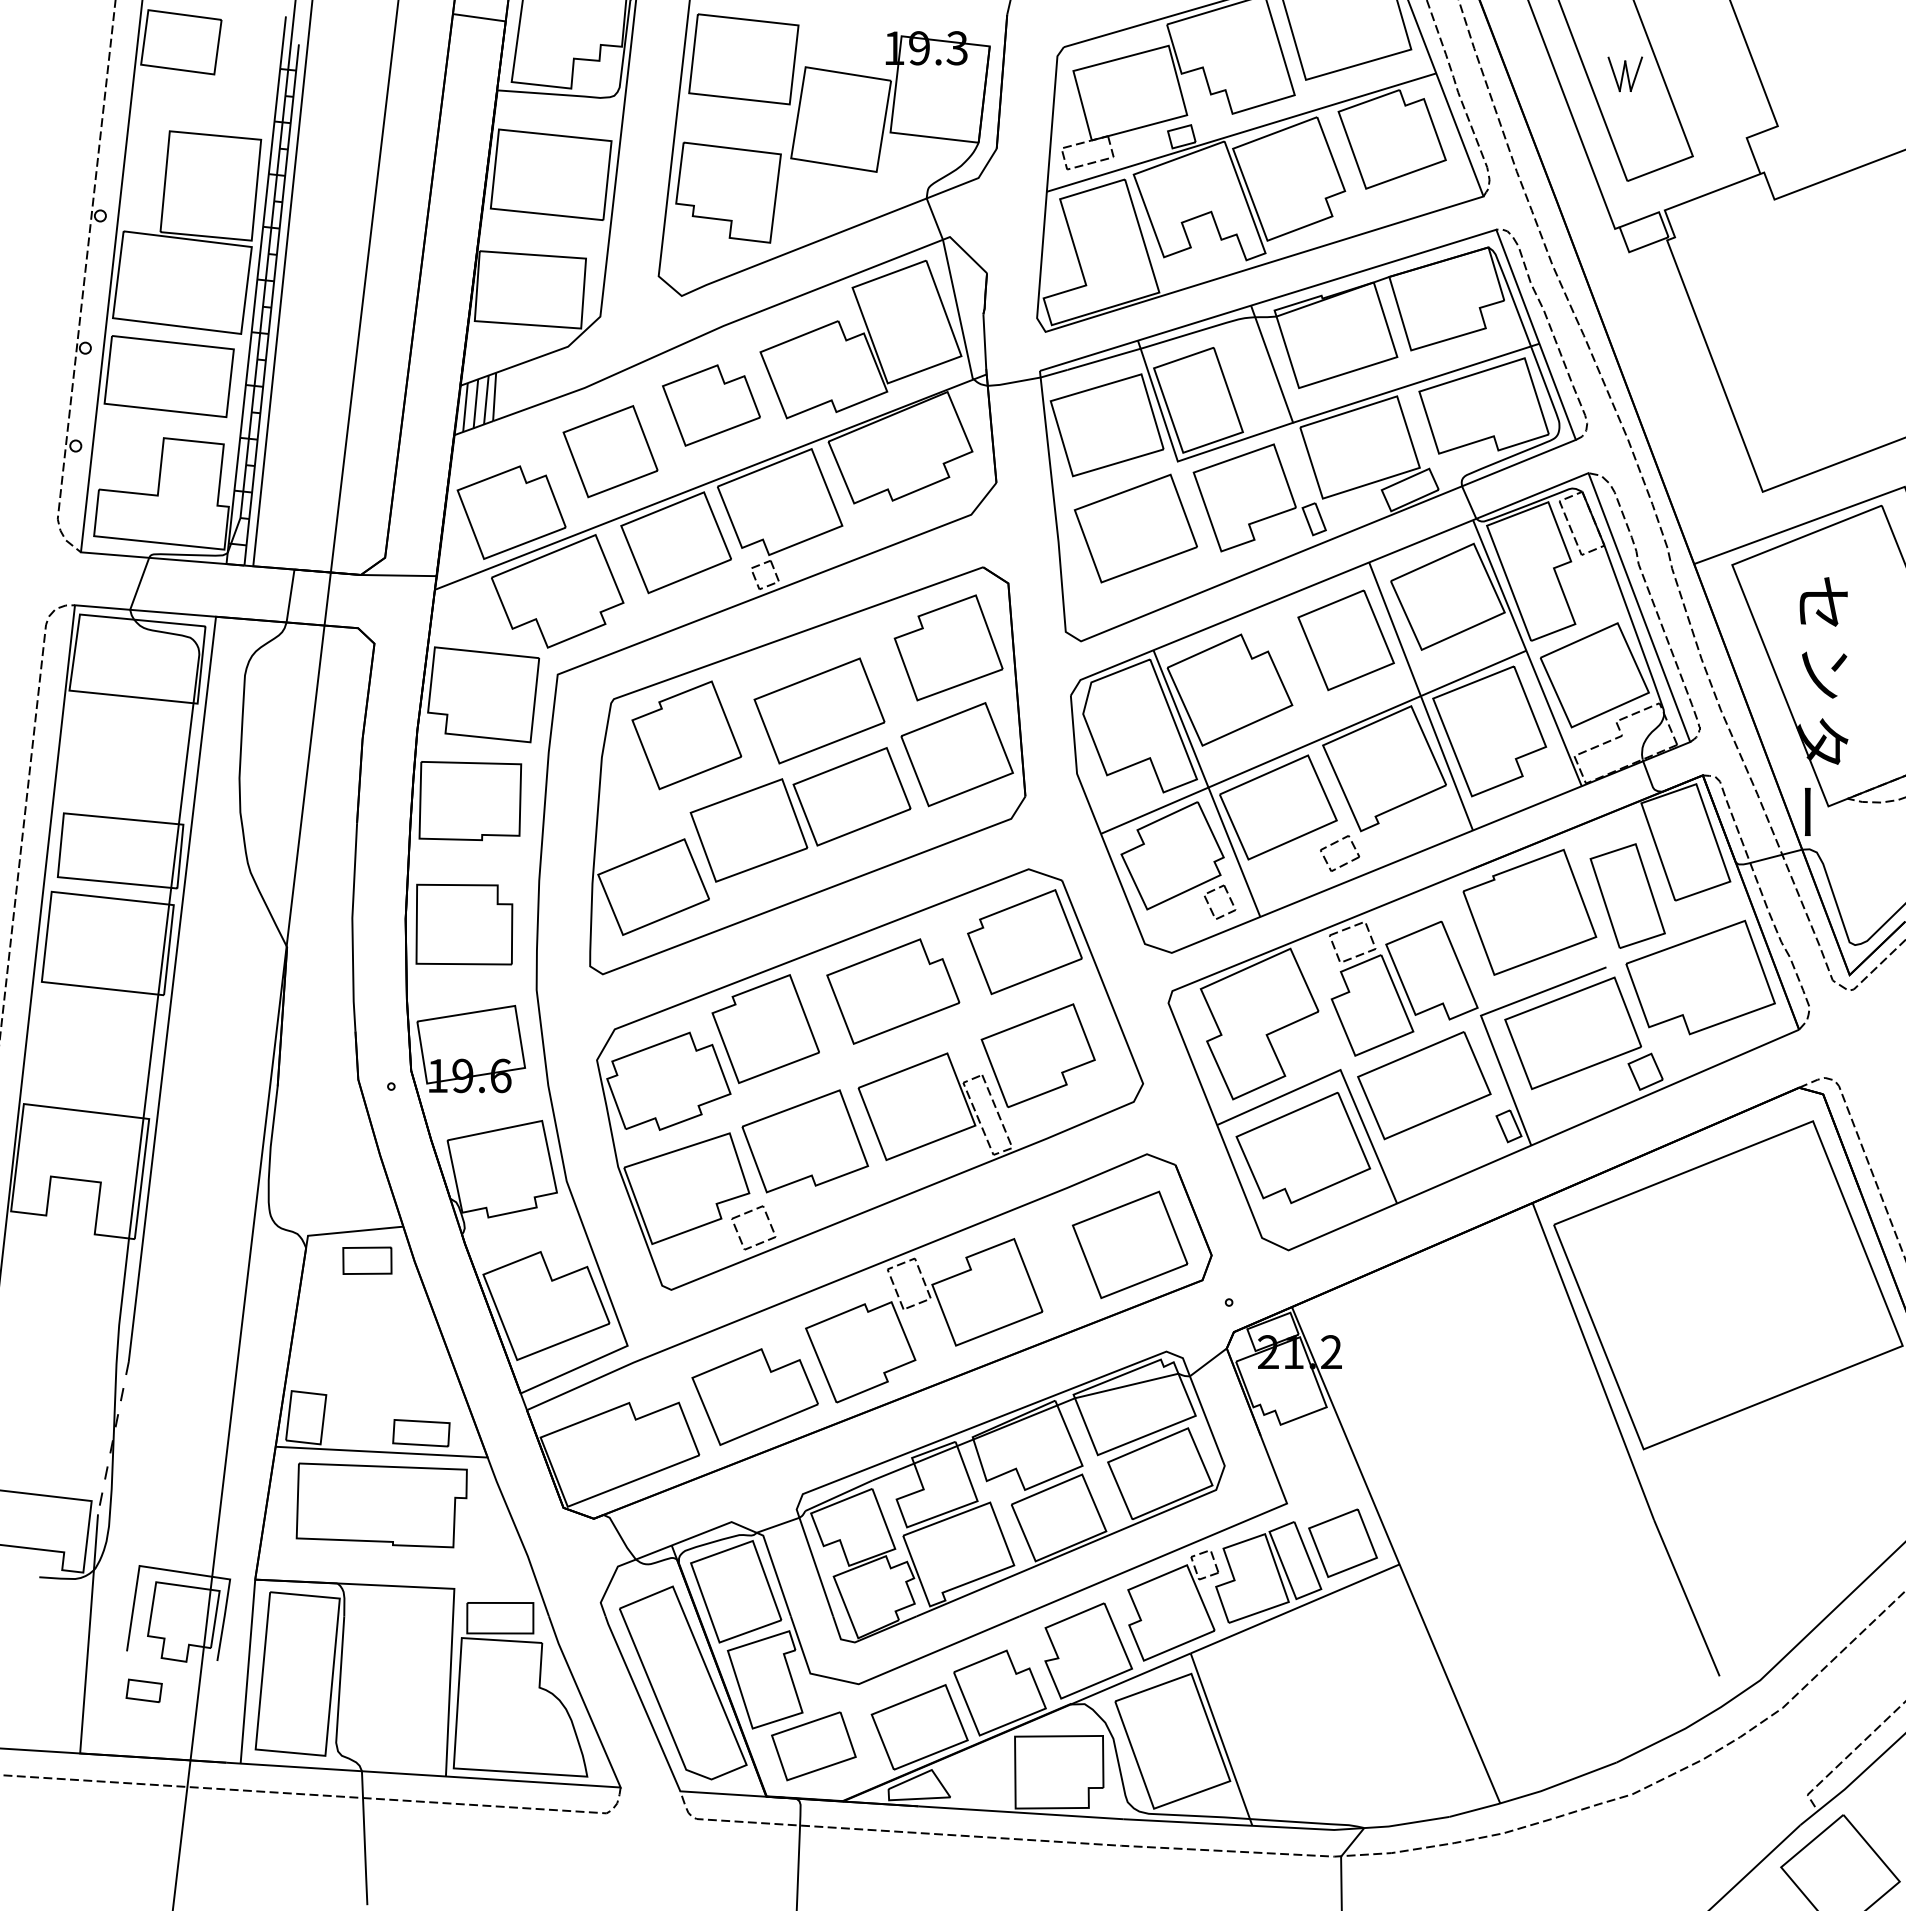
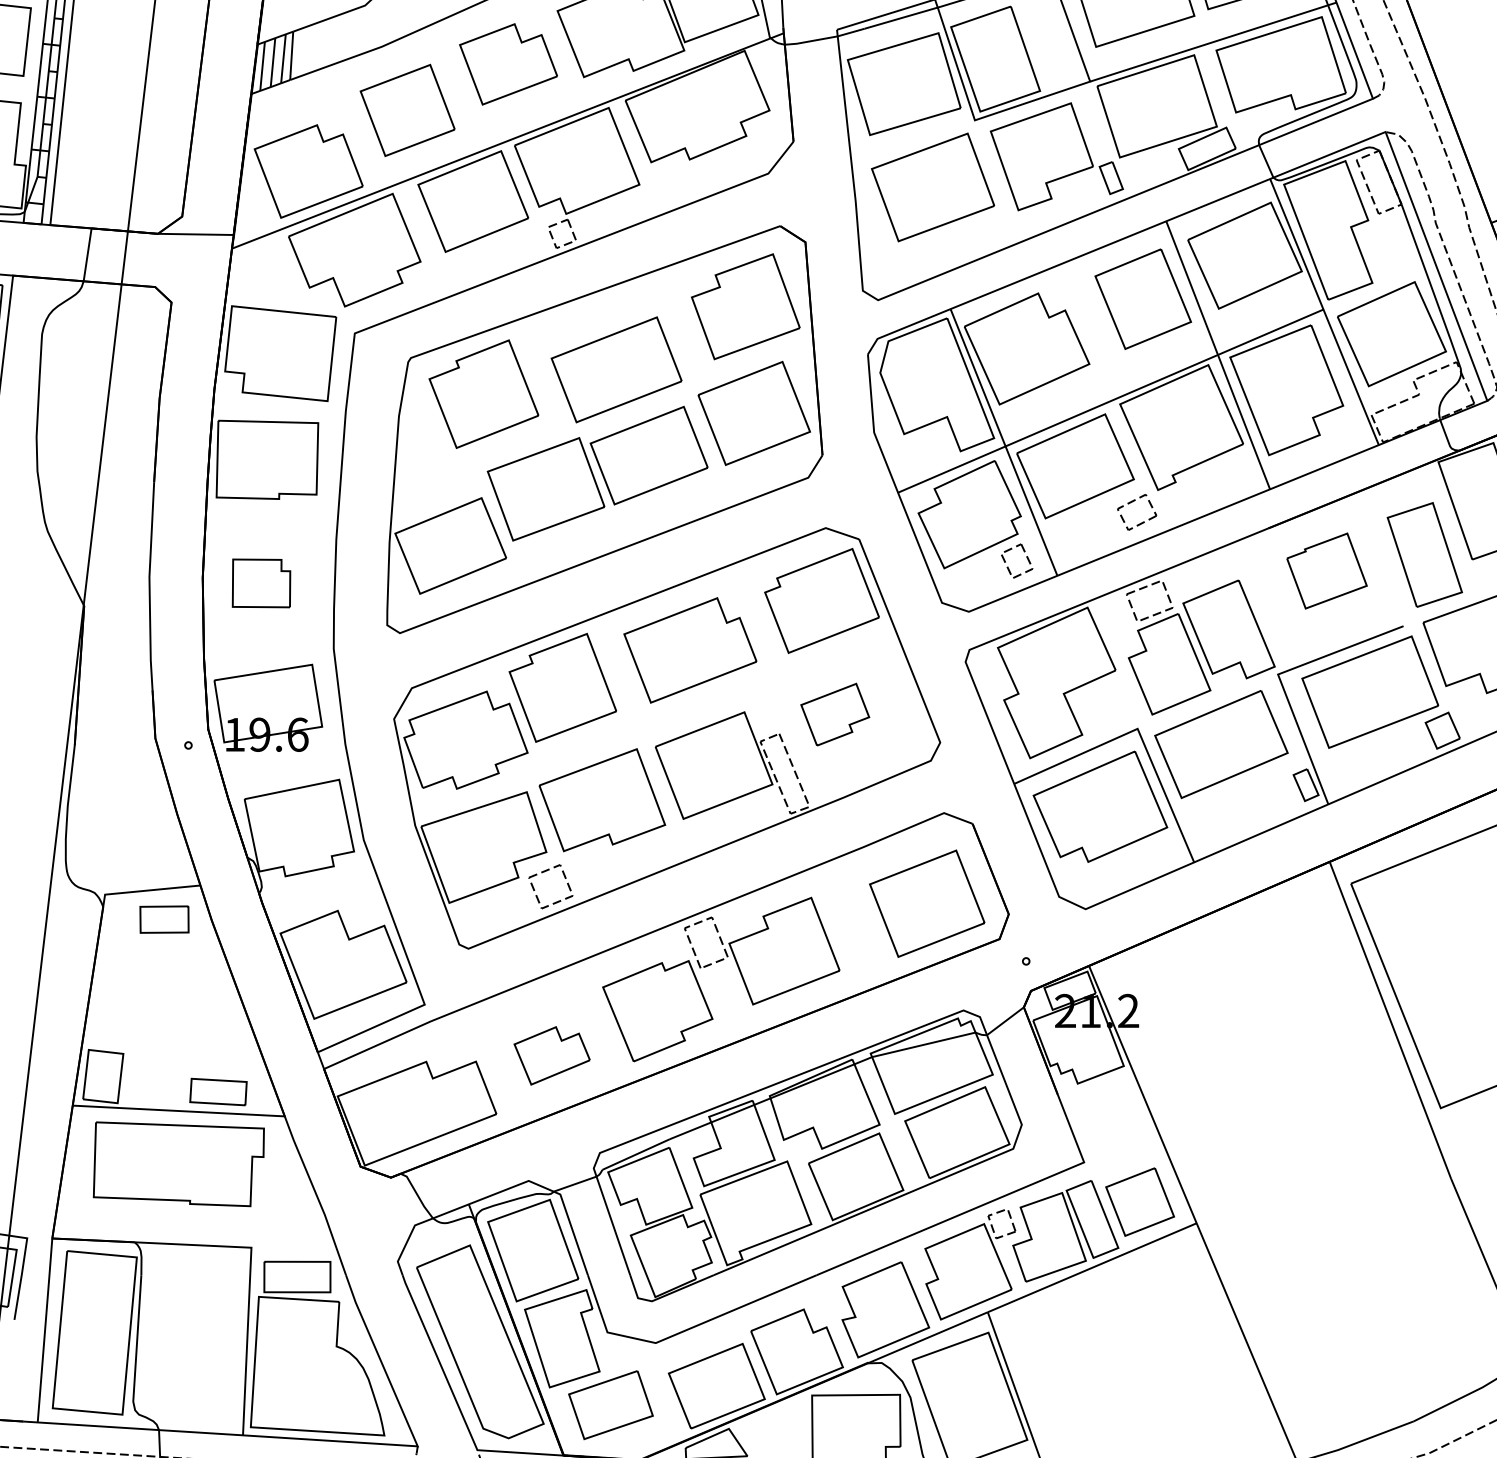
part: (1529, 911) -> (1326, 570), size x0.6
part: (464, 924) -> (261, 583), size x0.6
part: (1037, 1055) -> (834, 714), size x0.6
part: (754, 1396) -> (551, 1055), size x0.6

